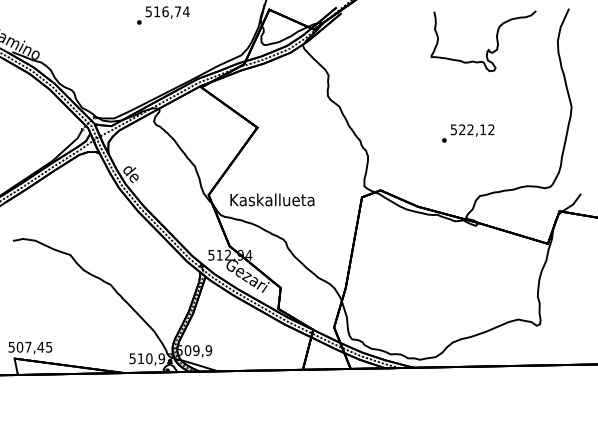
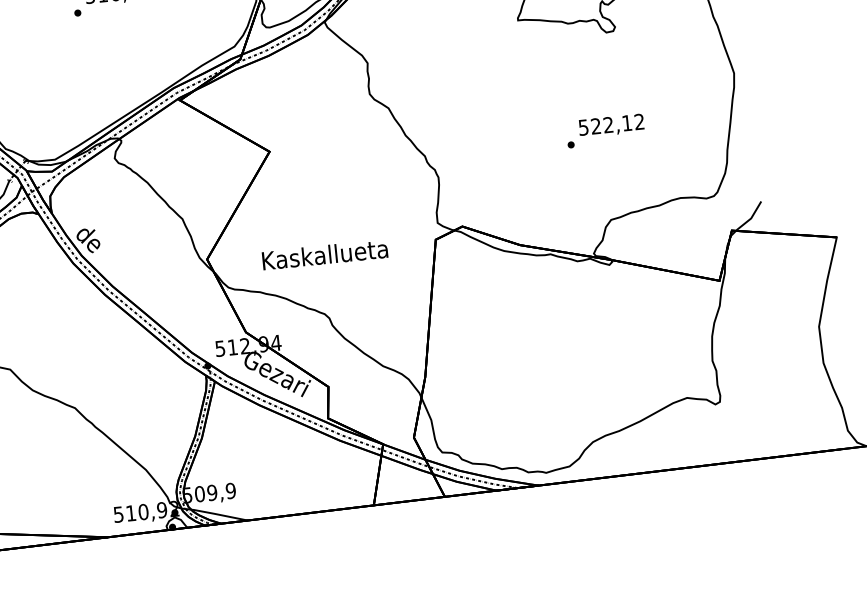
text: (468, 133) -> (605, 130), moved
text: (272, 199) -> (325, 254), moved

